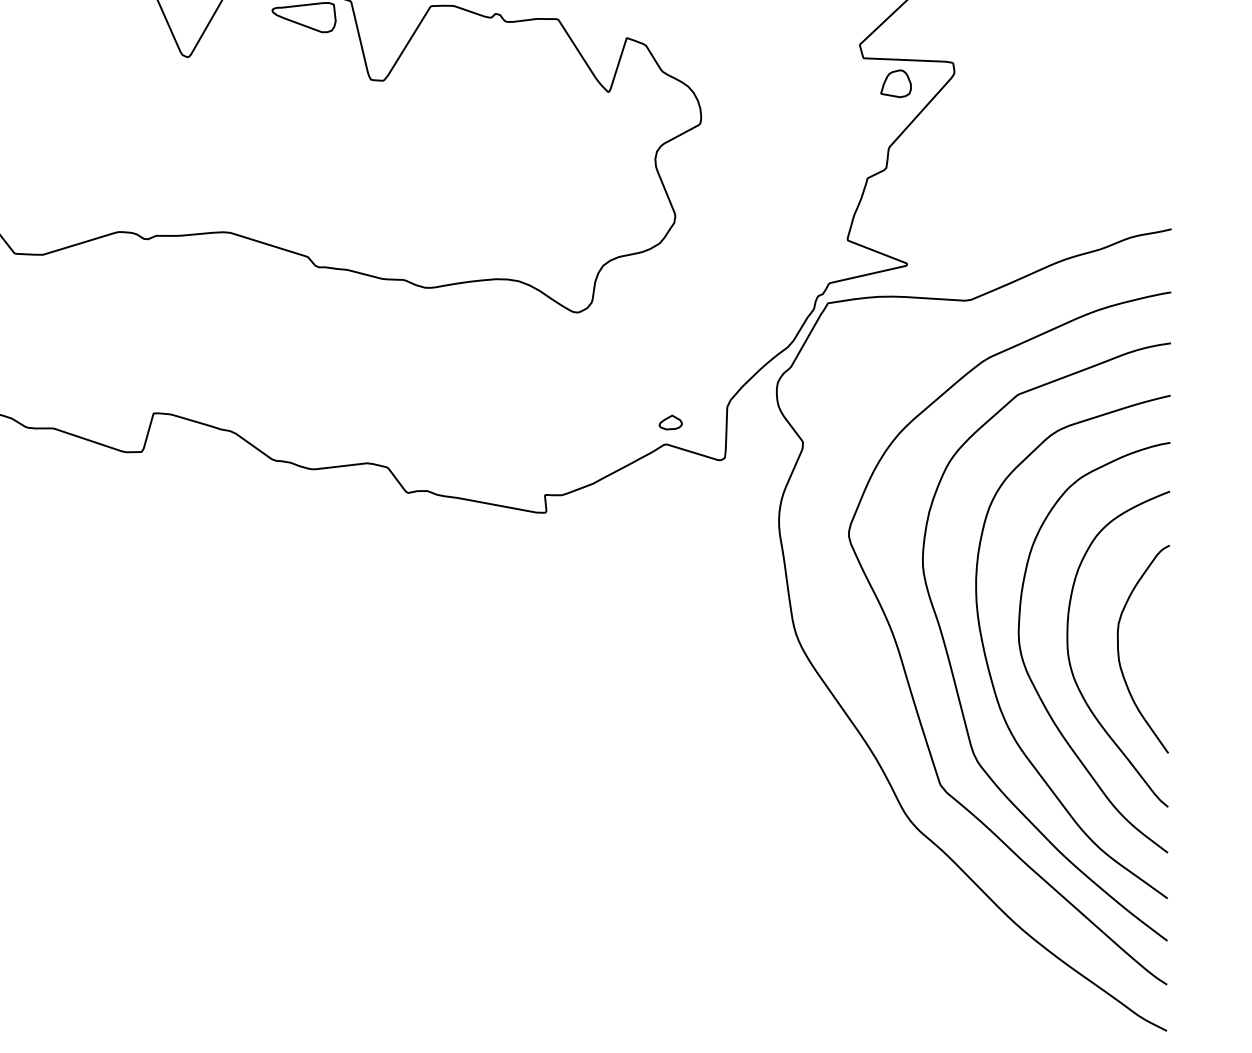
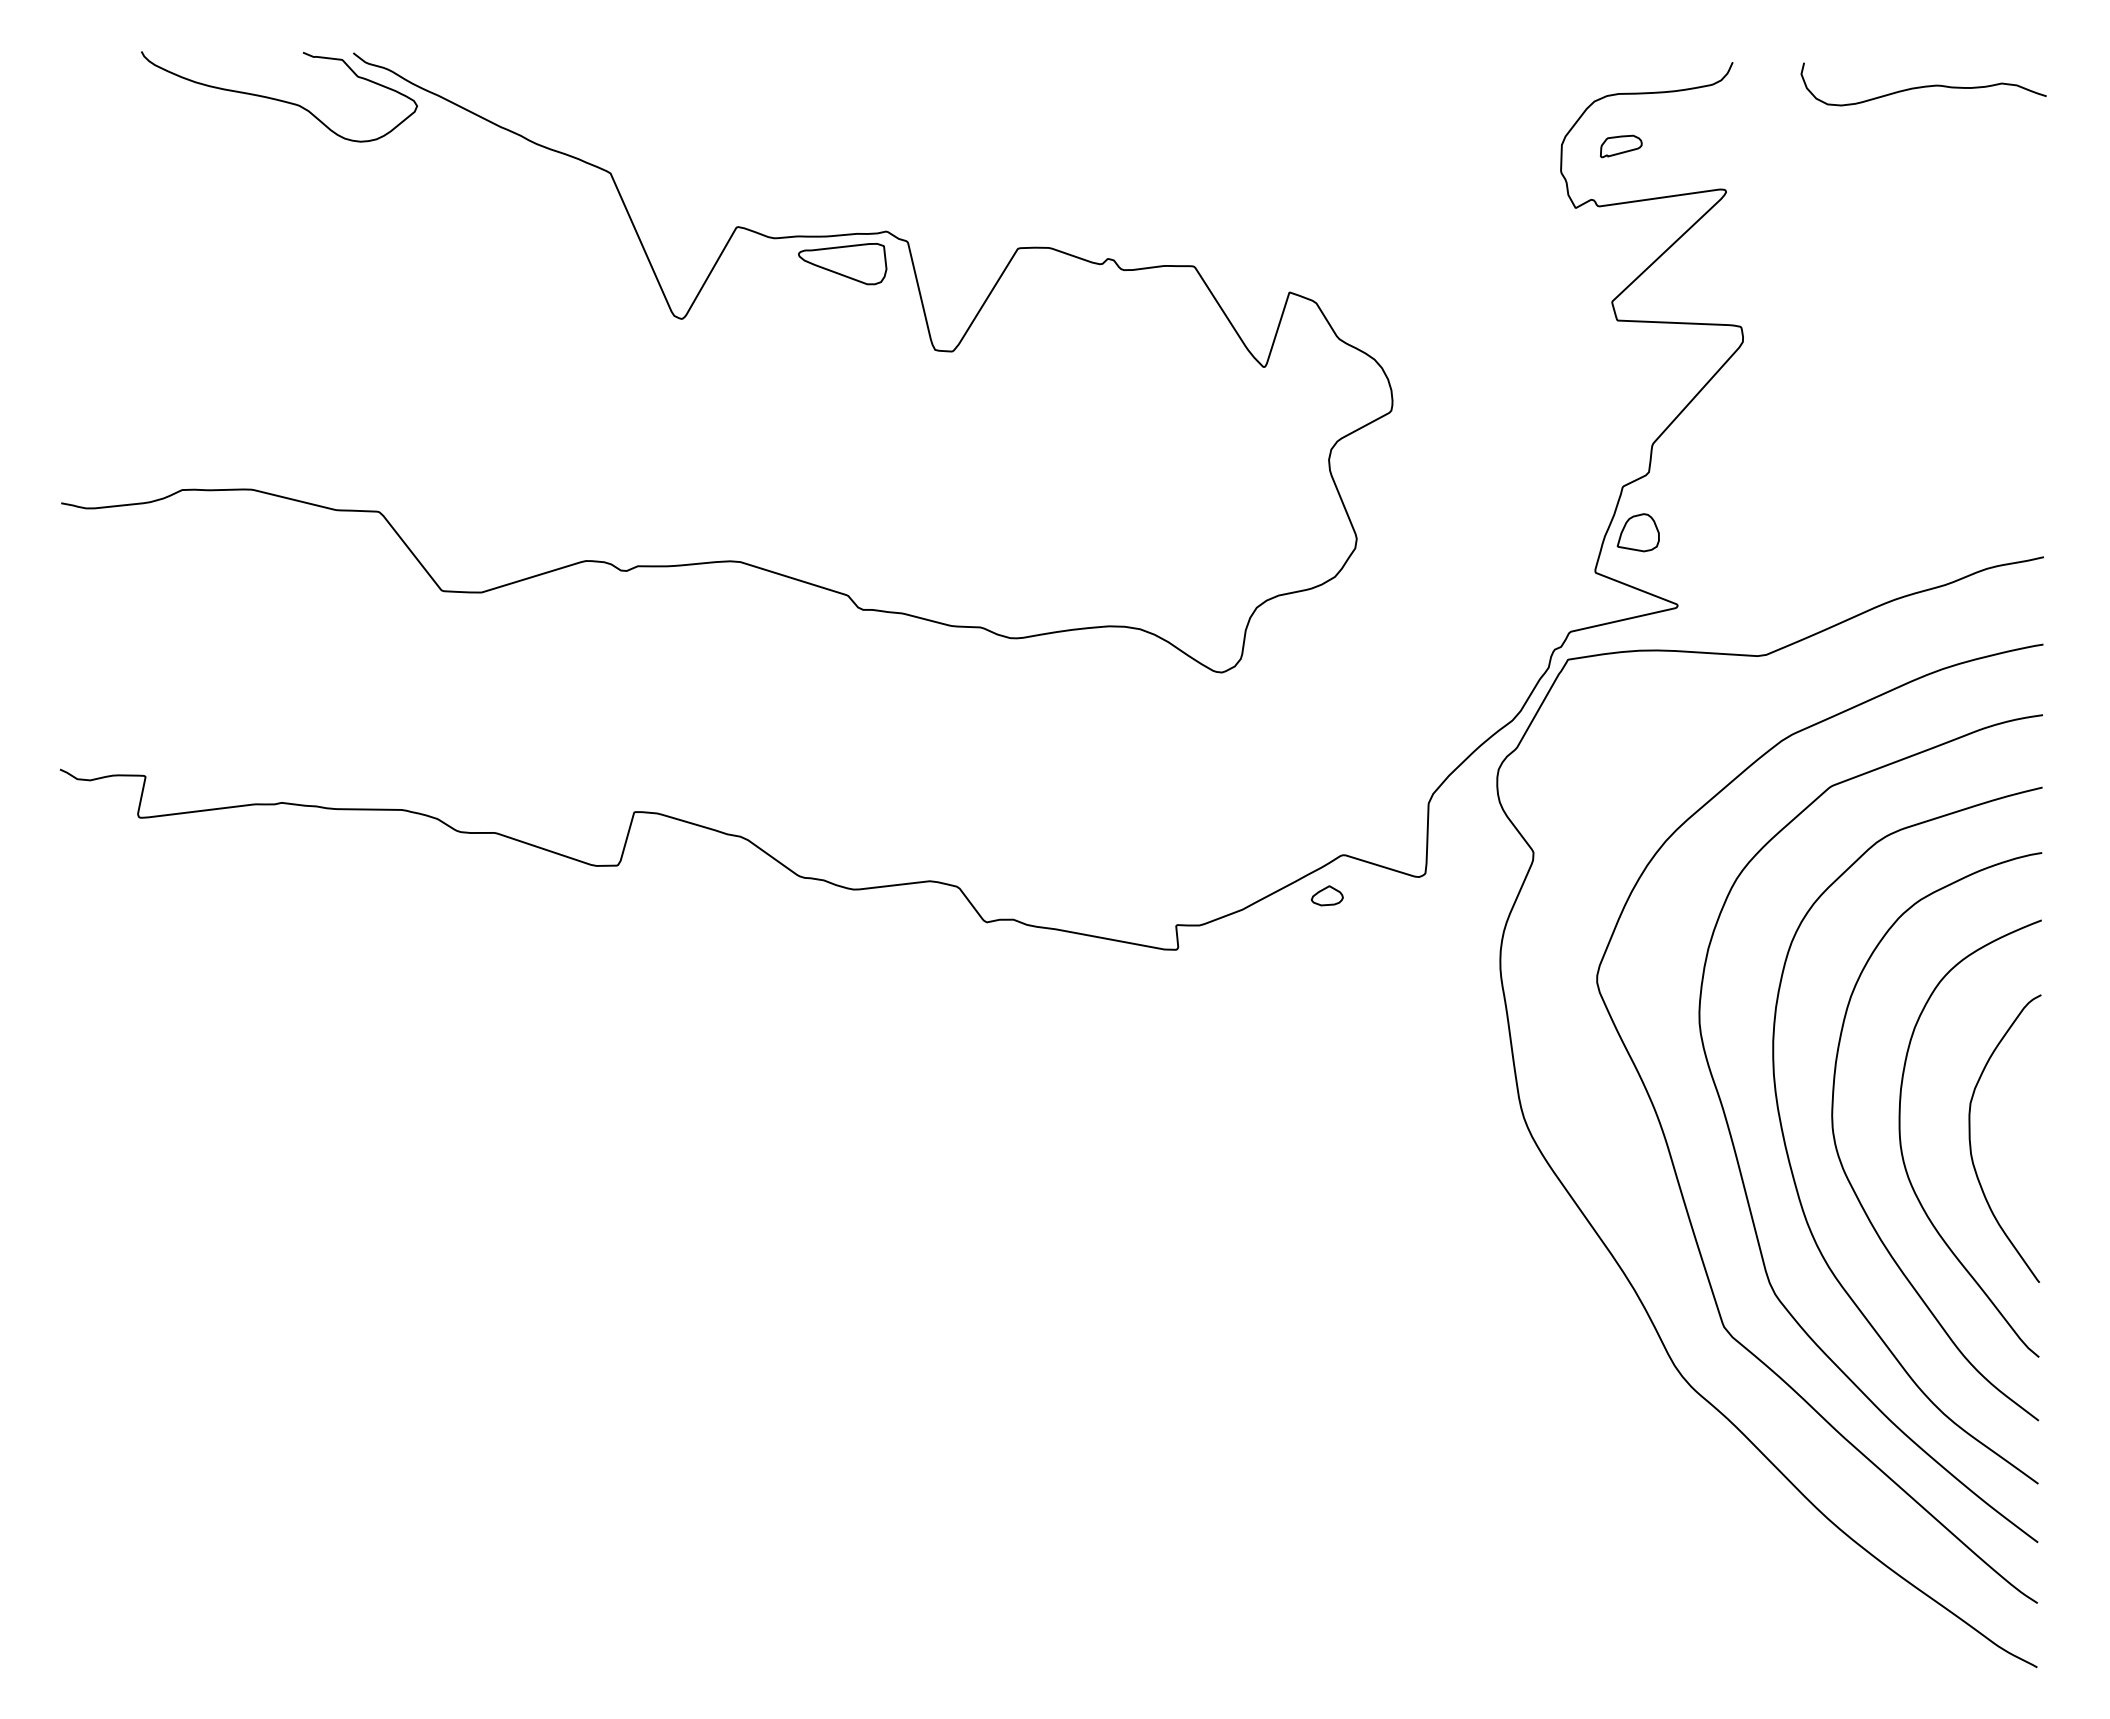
part: (895, 83) -> (1637, 532), moved
part: (670, 422) -> (1326, 895), moved

